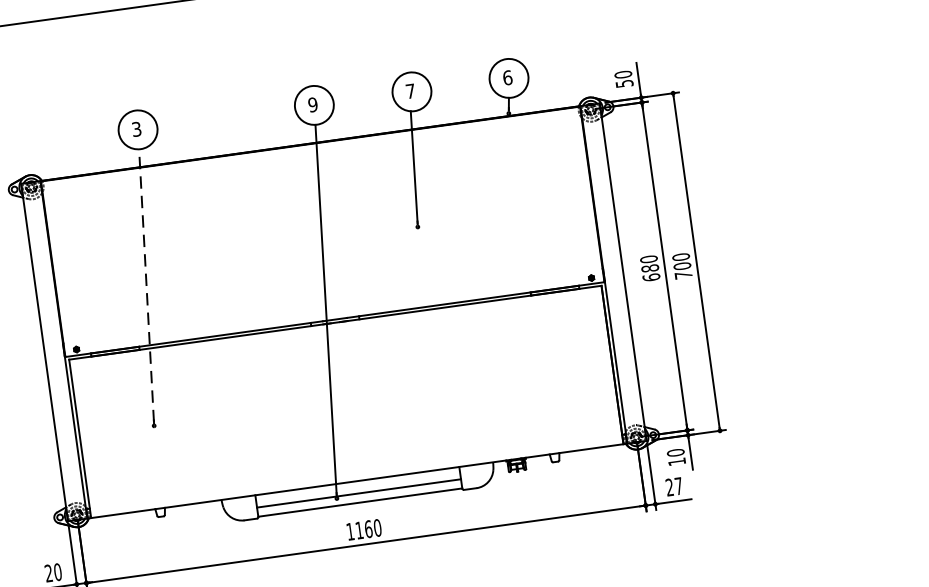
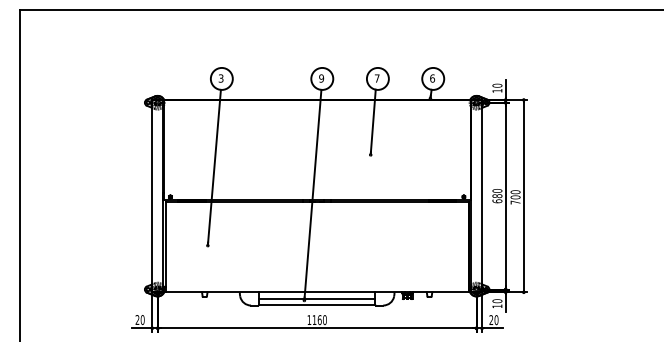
text: (624, 83) -> (497, 90), 50 -> 10
line: (146, 285) -> (214, 166), dashed -> solid
text: (678, 486) -> (496, 320), 27 -> 20

